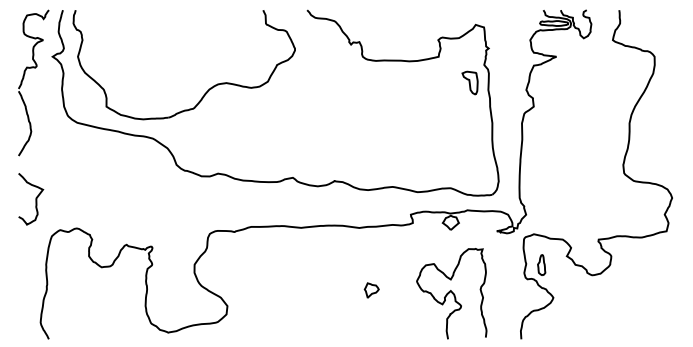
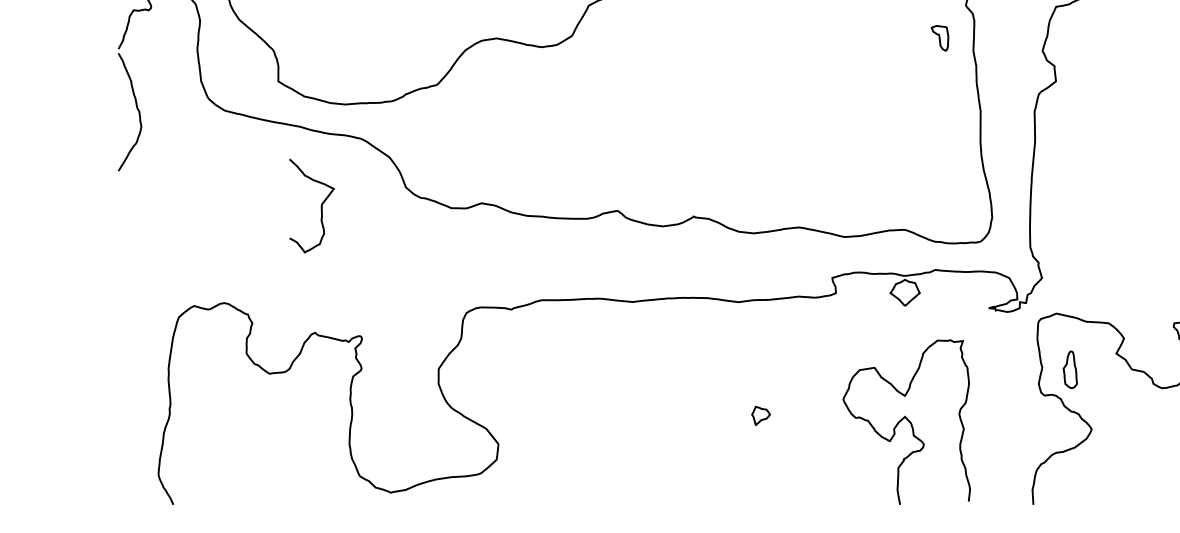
part: (469, 82) -> (939, 37), size x0.6
curve: (35, 199) -> (320, 206), moved
part: (371, 290) -> (760, 415), size x0.7

